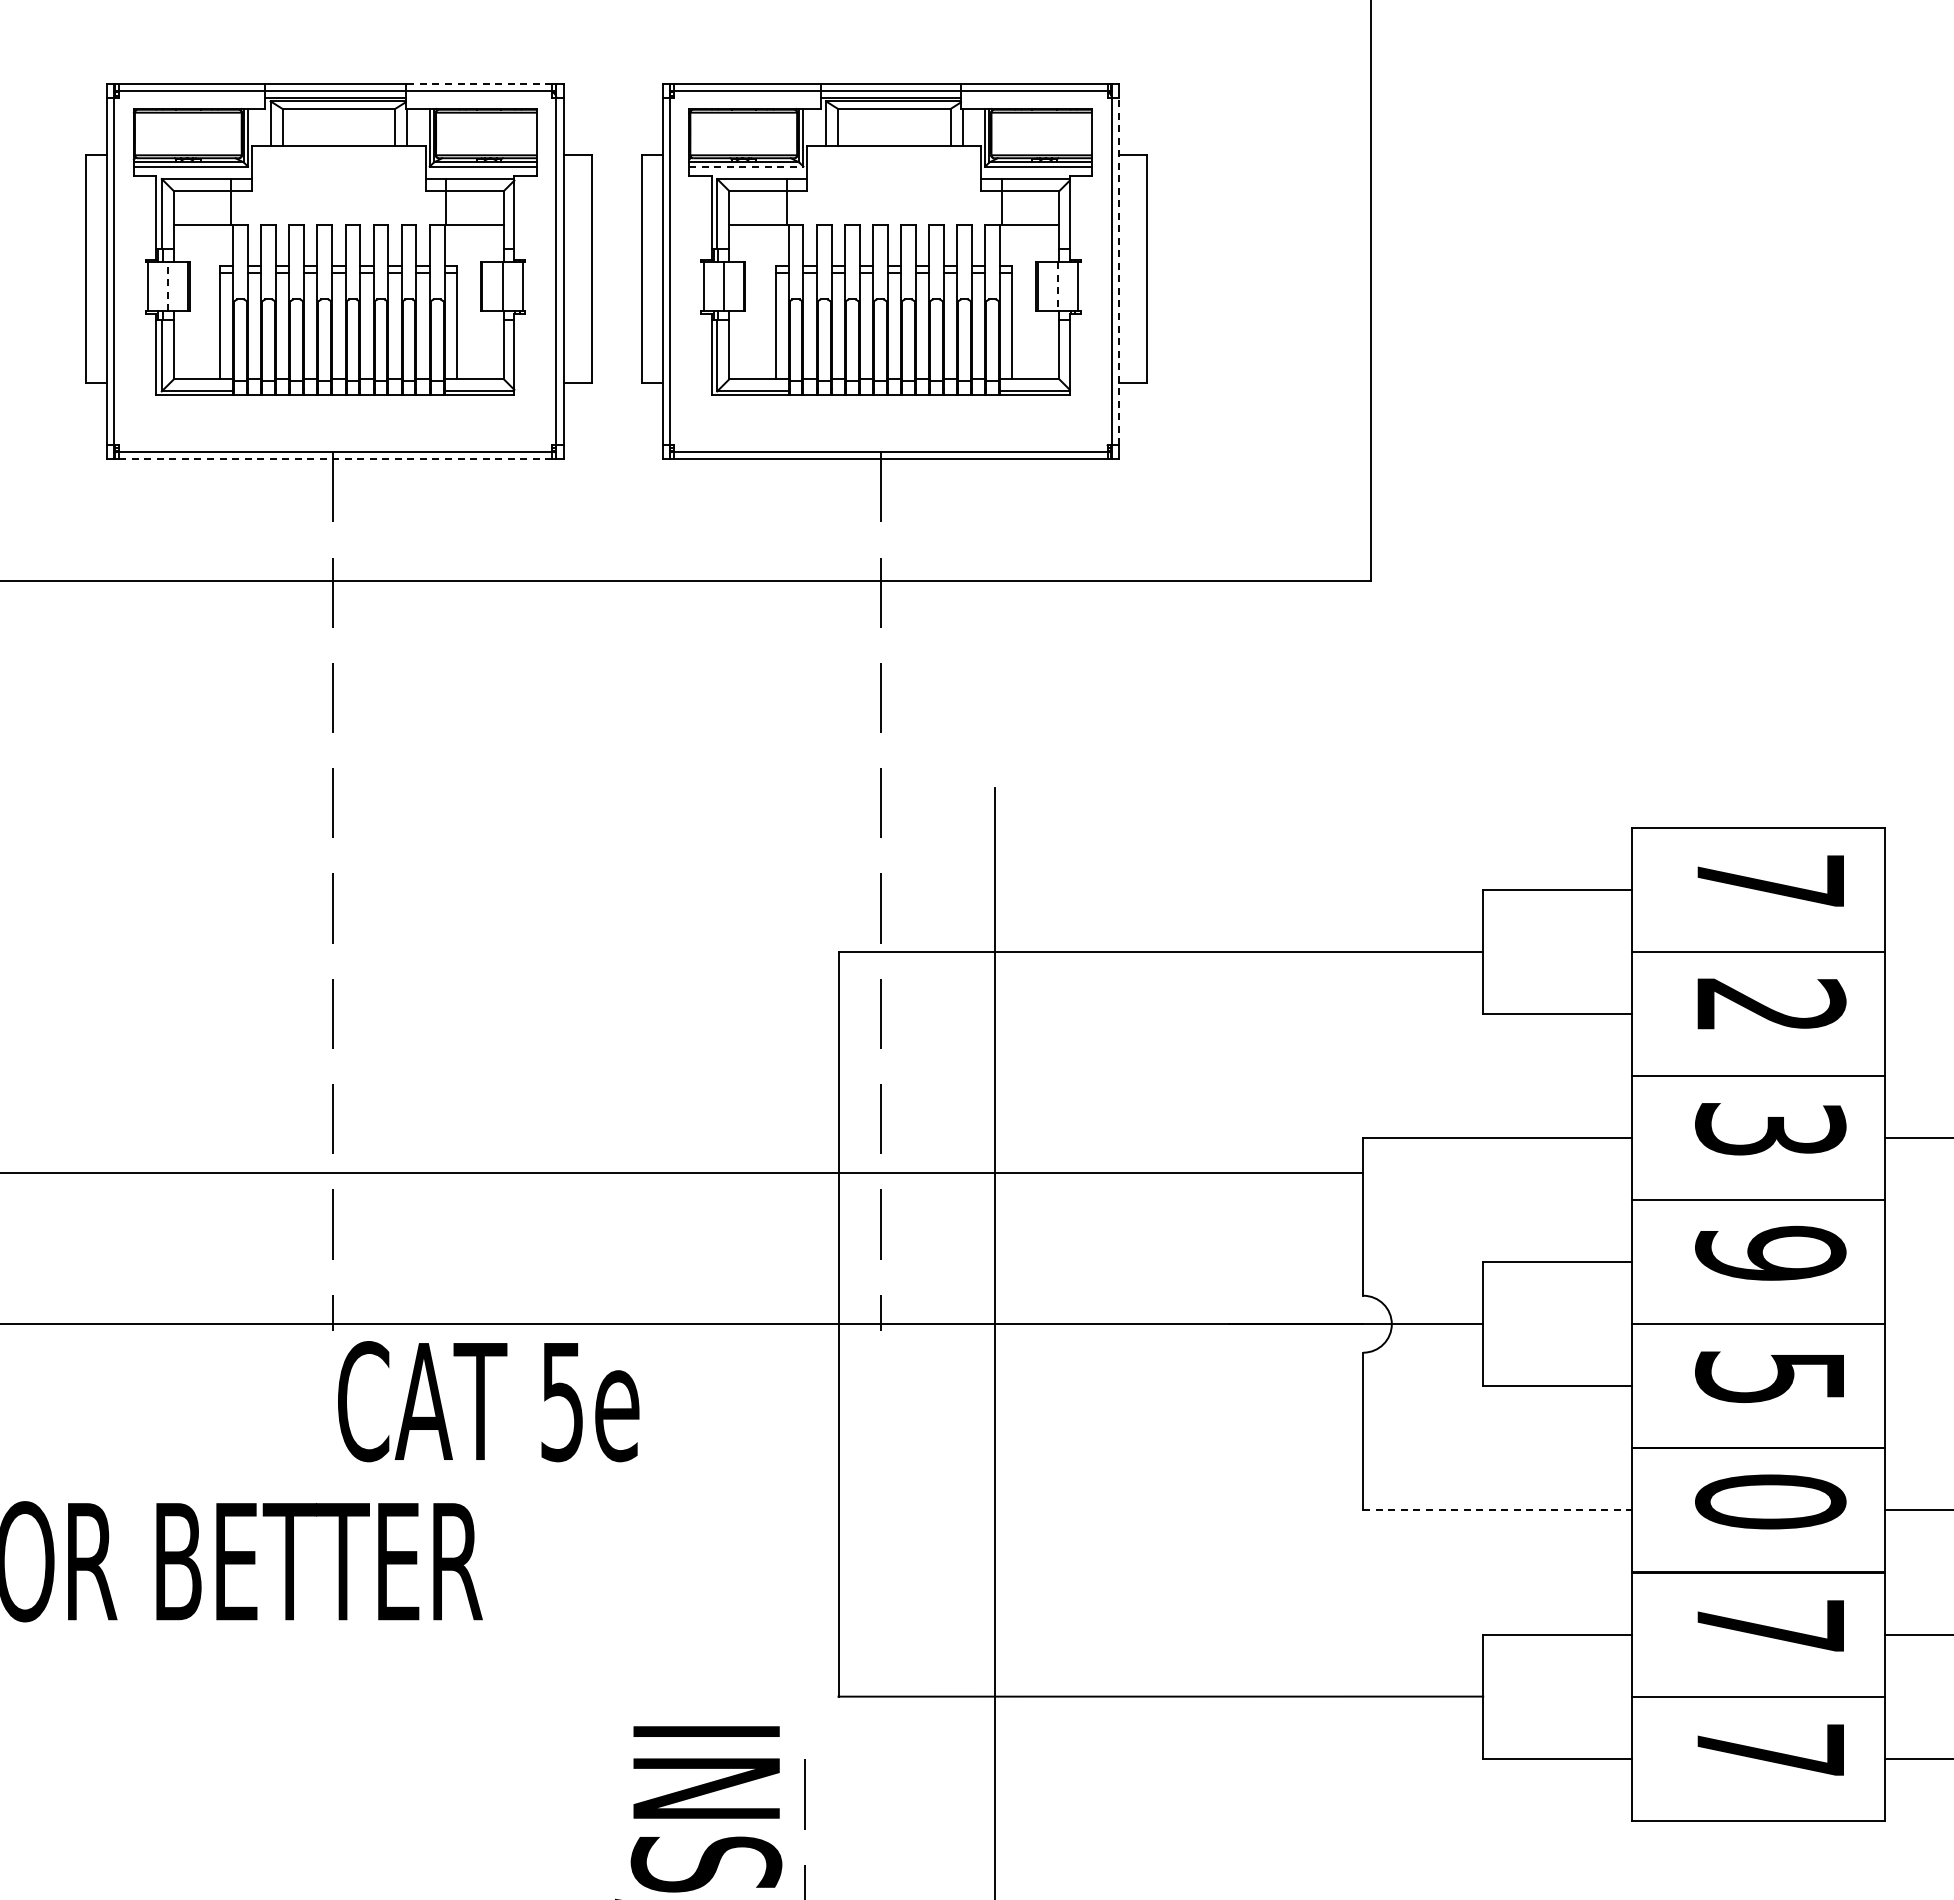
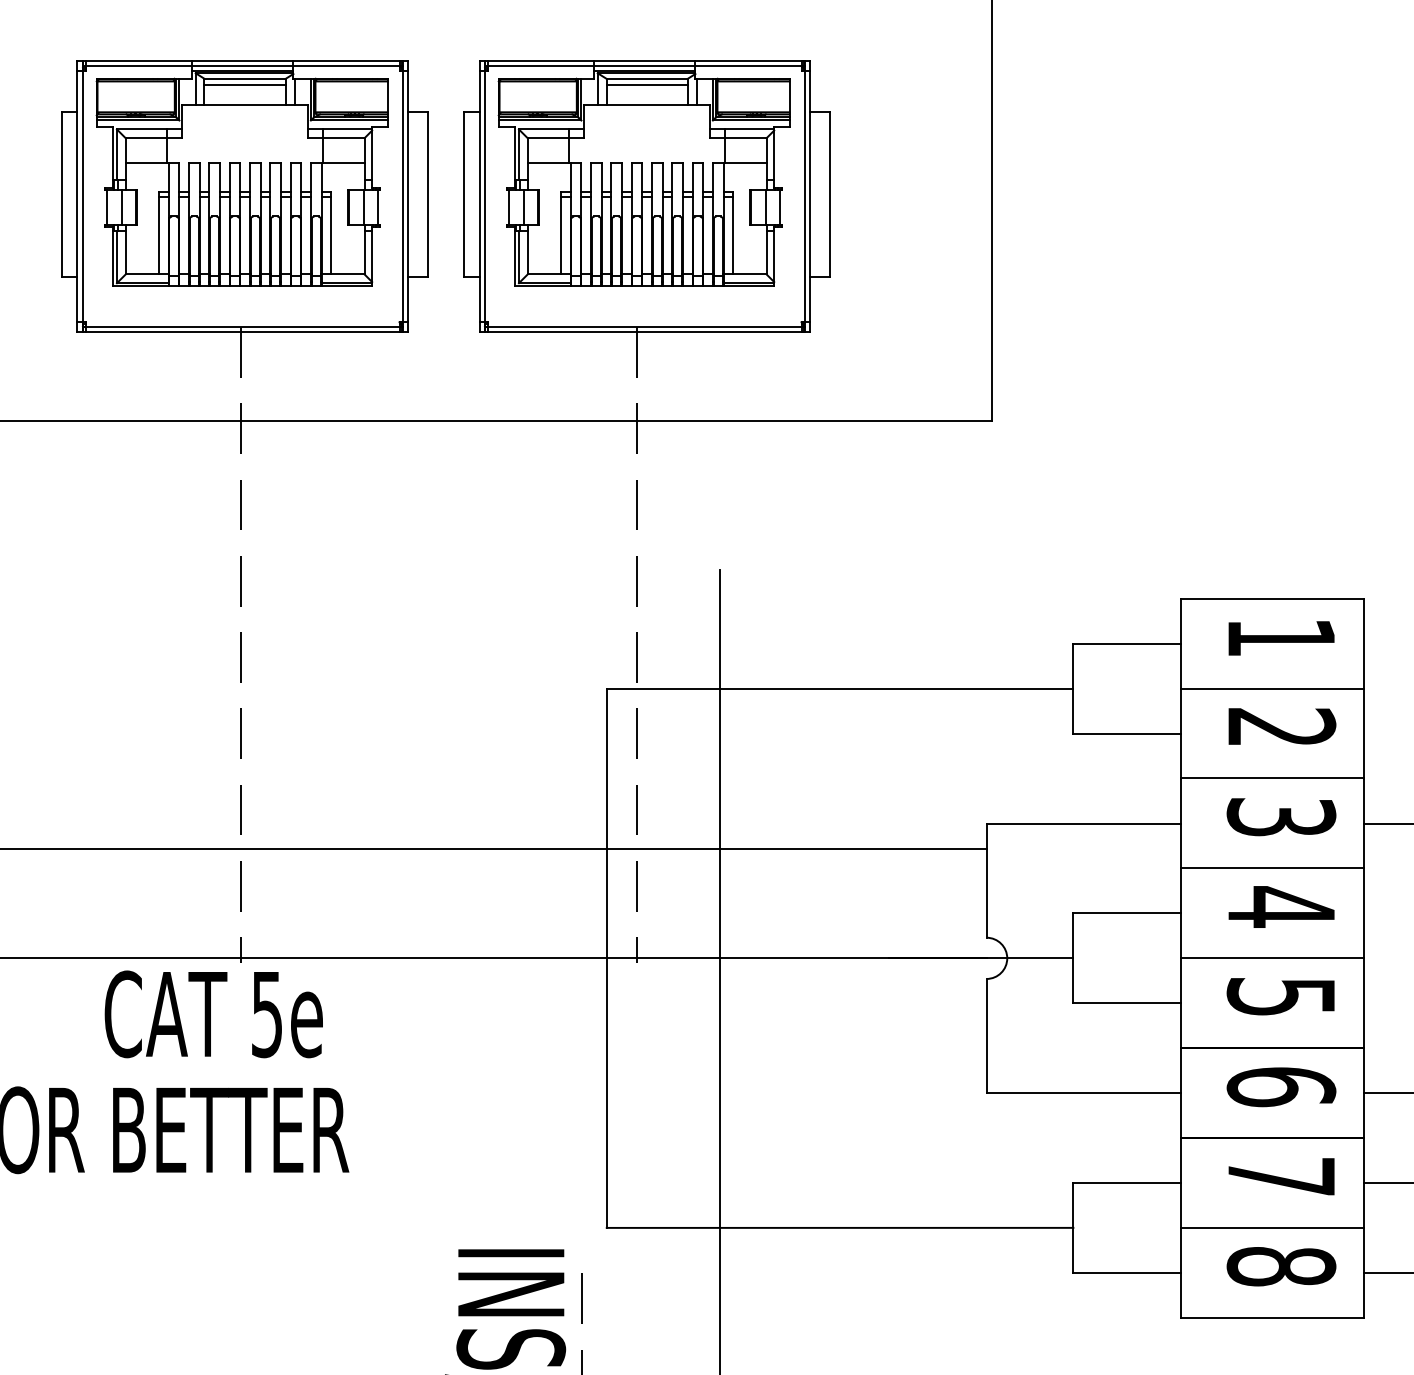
line: (478, 84) -> (346, 61), dashed -> solid
line: (338, 117) -> (244, 84), added
line: (894, 117) -> (647, 84), added
line: (746, 166) -> (540, 120), dashed -> solid
line: (1118, 271) -> (809, 196), dashed -> solid
line: (168, 286) -> (121, 207), dashed -> solid
line: (1058, 286) -> (765, 207), dashed -> solid
line: (335, 459) -> (242, 332), dashed -> solid
text: (1770, 880) -> (1281, 637), 7 -> 1
text: (1770, 1253) -> (1281, 907), 9 -> 4
text: (488, 1401) -> (213, 1014), moved
text: (1770, 1501) -> (1281, 1086), 0 -> 6
line: (1498, 1510) -> (1084, 1093), dashed -> solid
text: (1770, 1750) -> (1281, 1266), 7 -> 8

